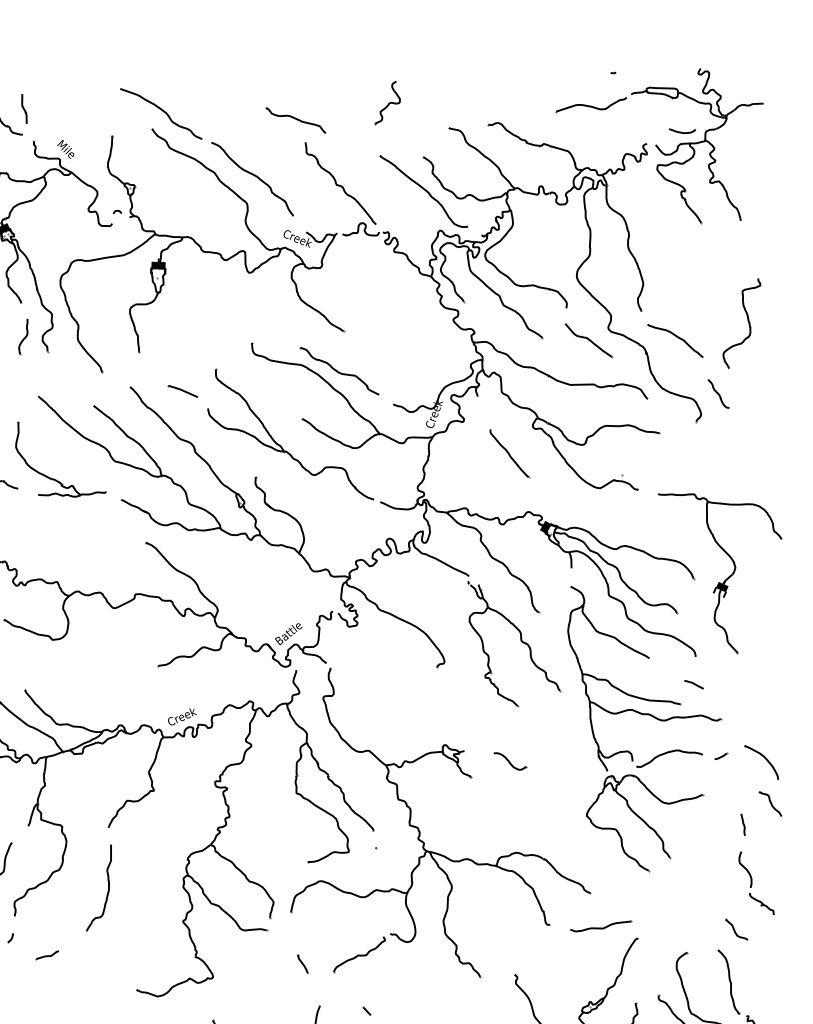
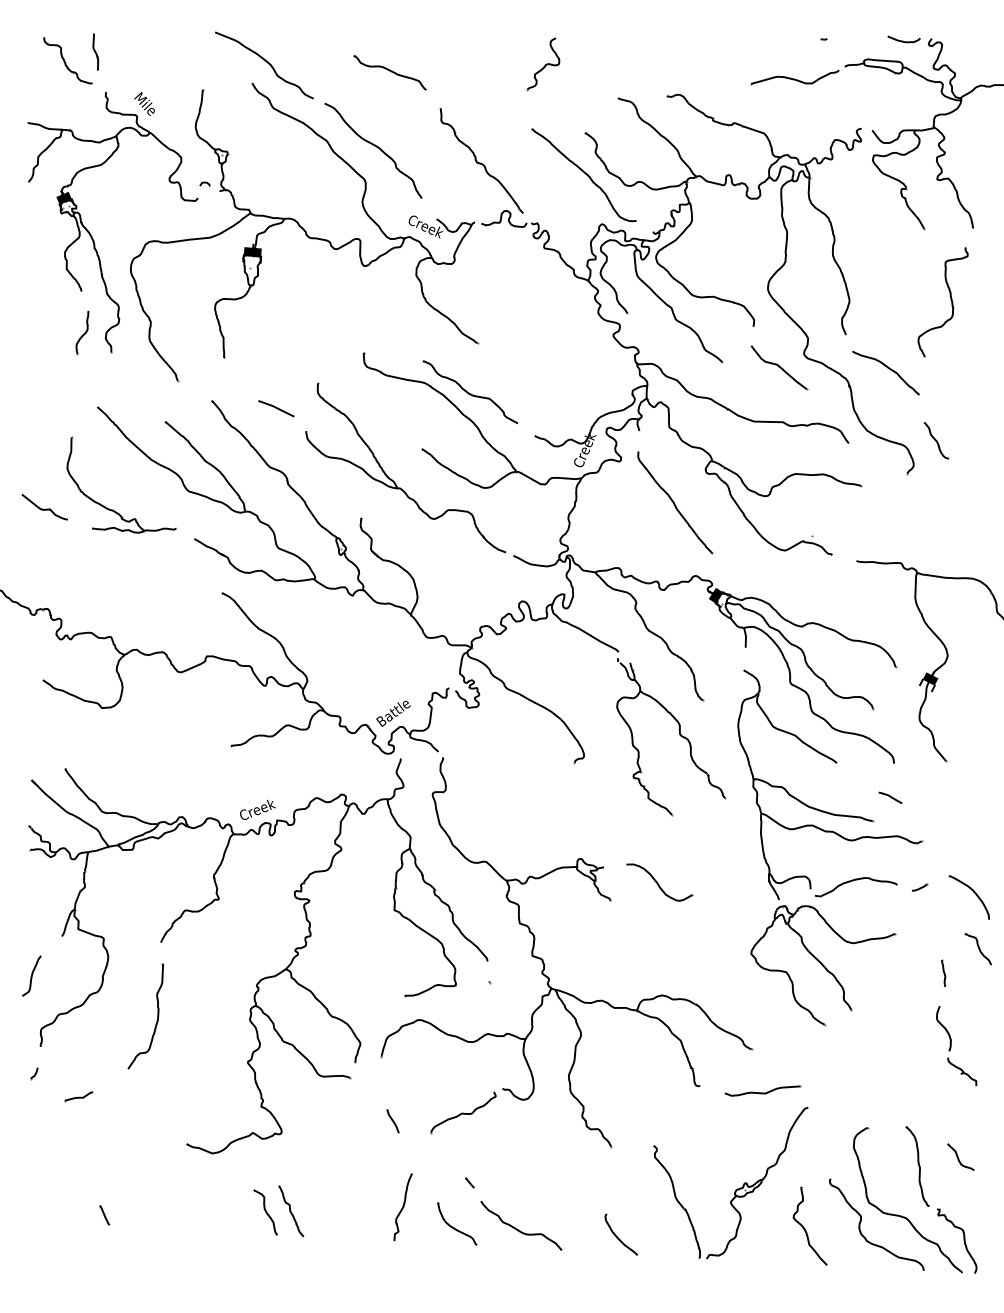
part: (295, 120) -> (389, 72), moved
curve: (682, 131) -> (903, 40), moved
curve: (747, 321) -> (950, 300), moved
part: (509, 453) -> (675, 502), size x1.67
part: (510, 761) -> (659, 882), size x1.67
part: (736, 929) -> (960, 1156), moved

